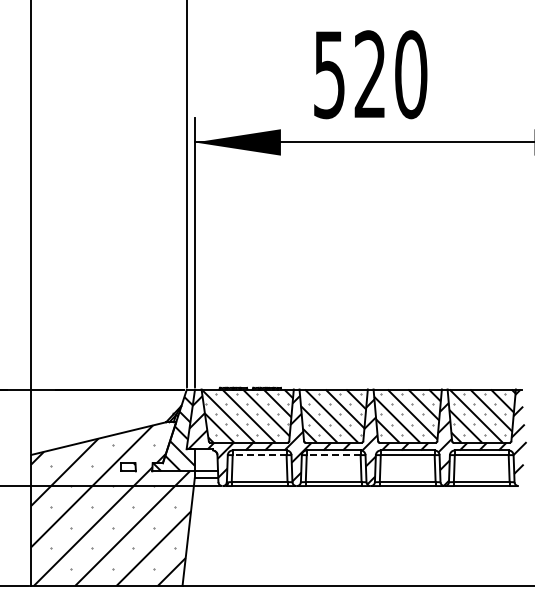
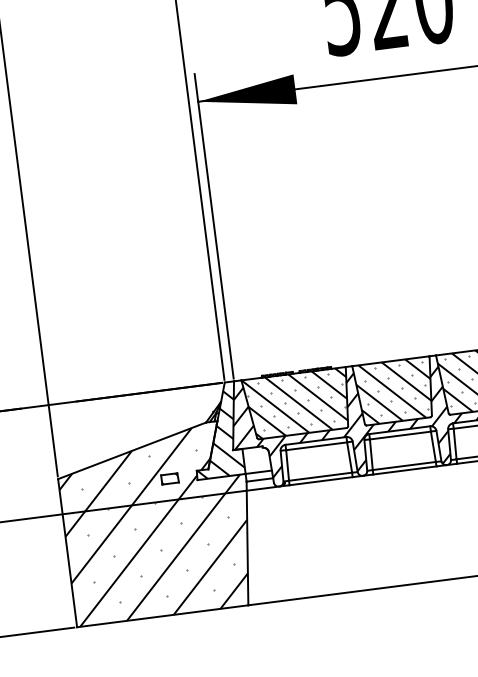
line: (259, 455) -> (316, 446), dashed -> solid
line: (333, 455) -> (400, 435), dashed -> solid

